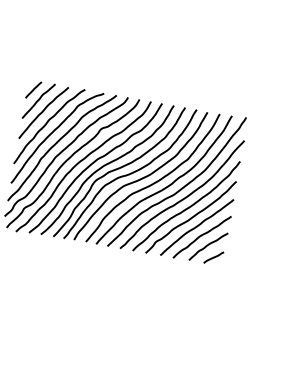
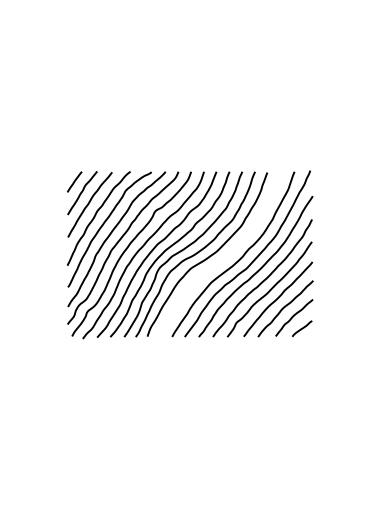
curve: (155, 181) -> (224, 257), removed

